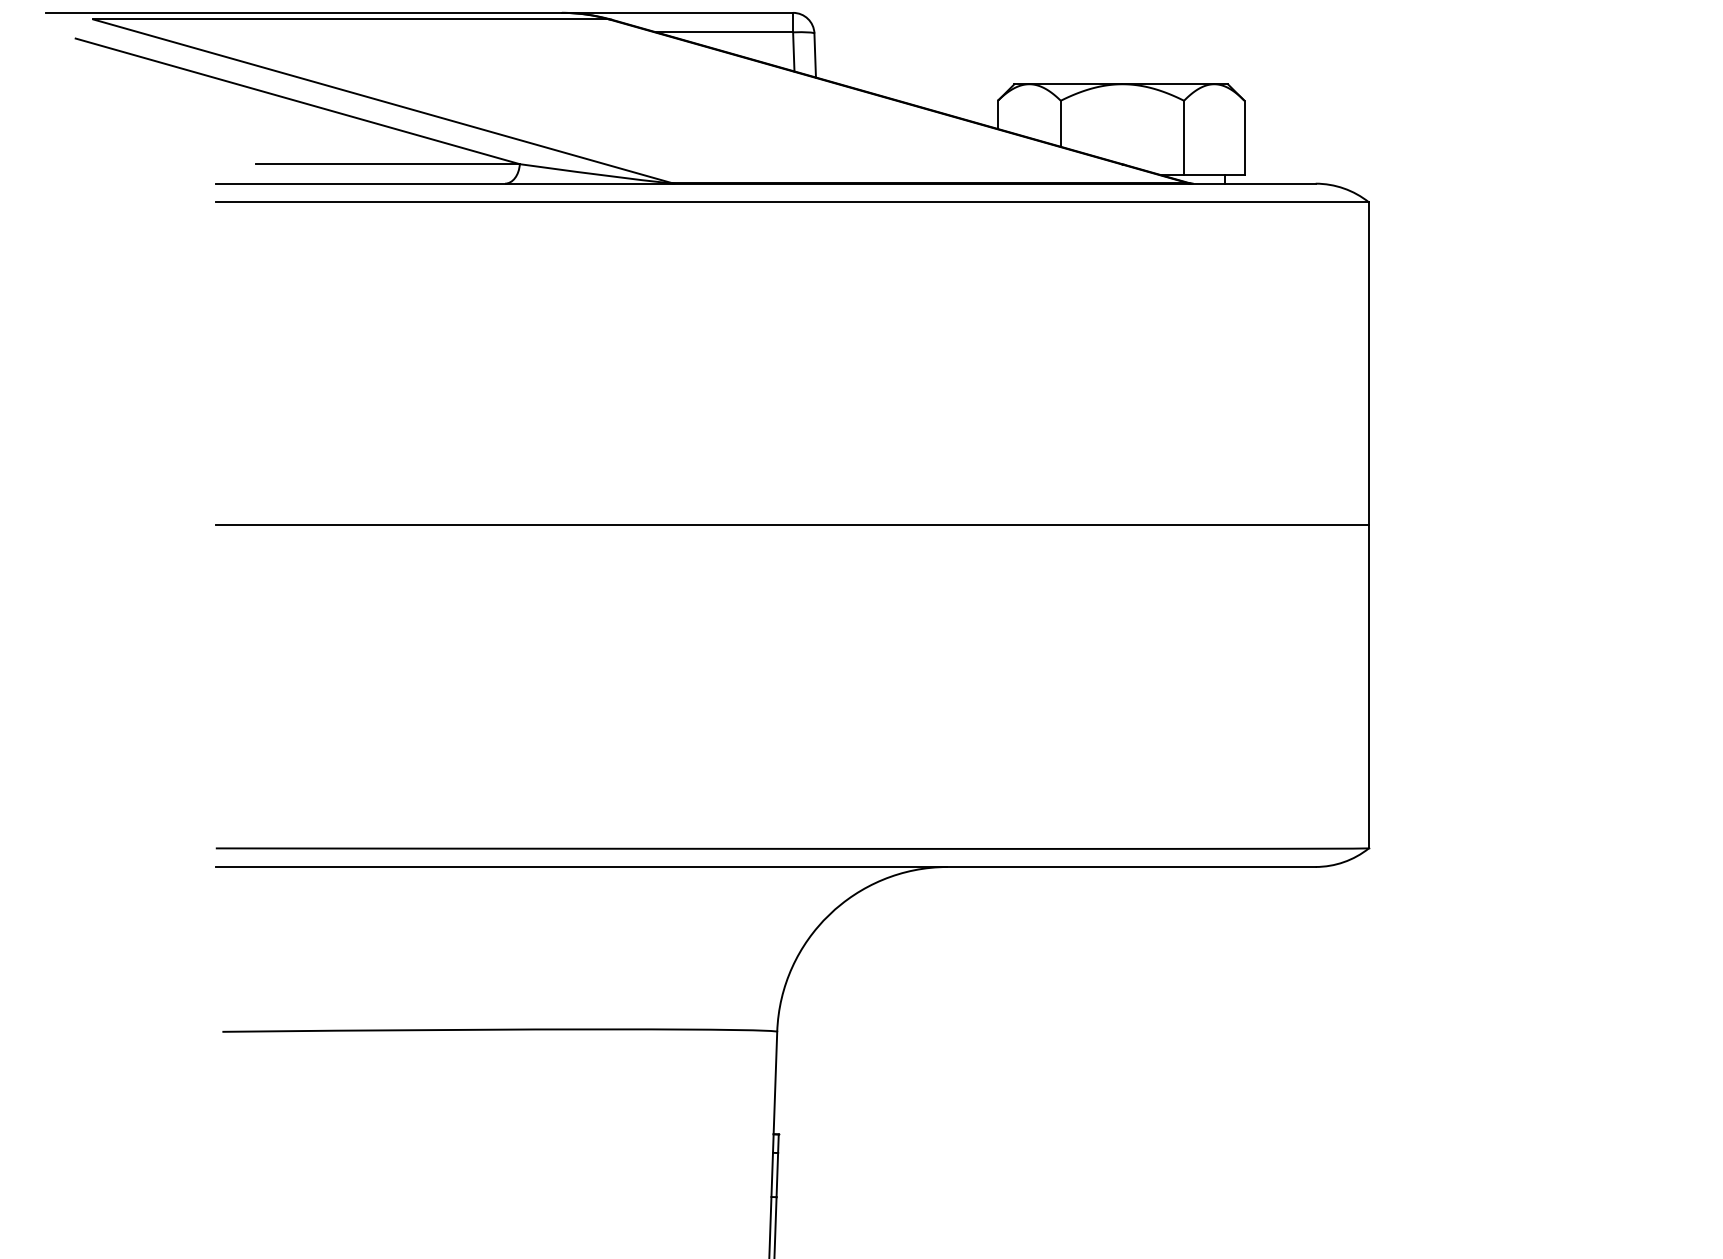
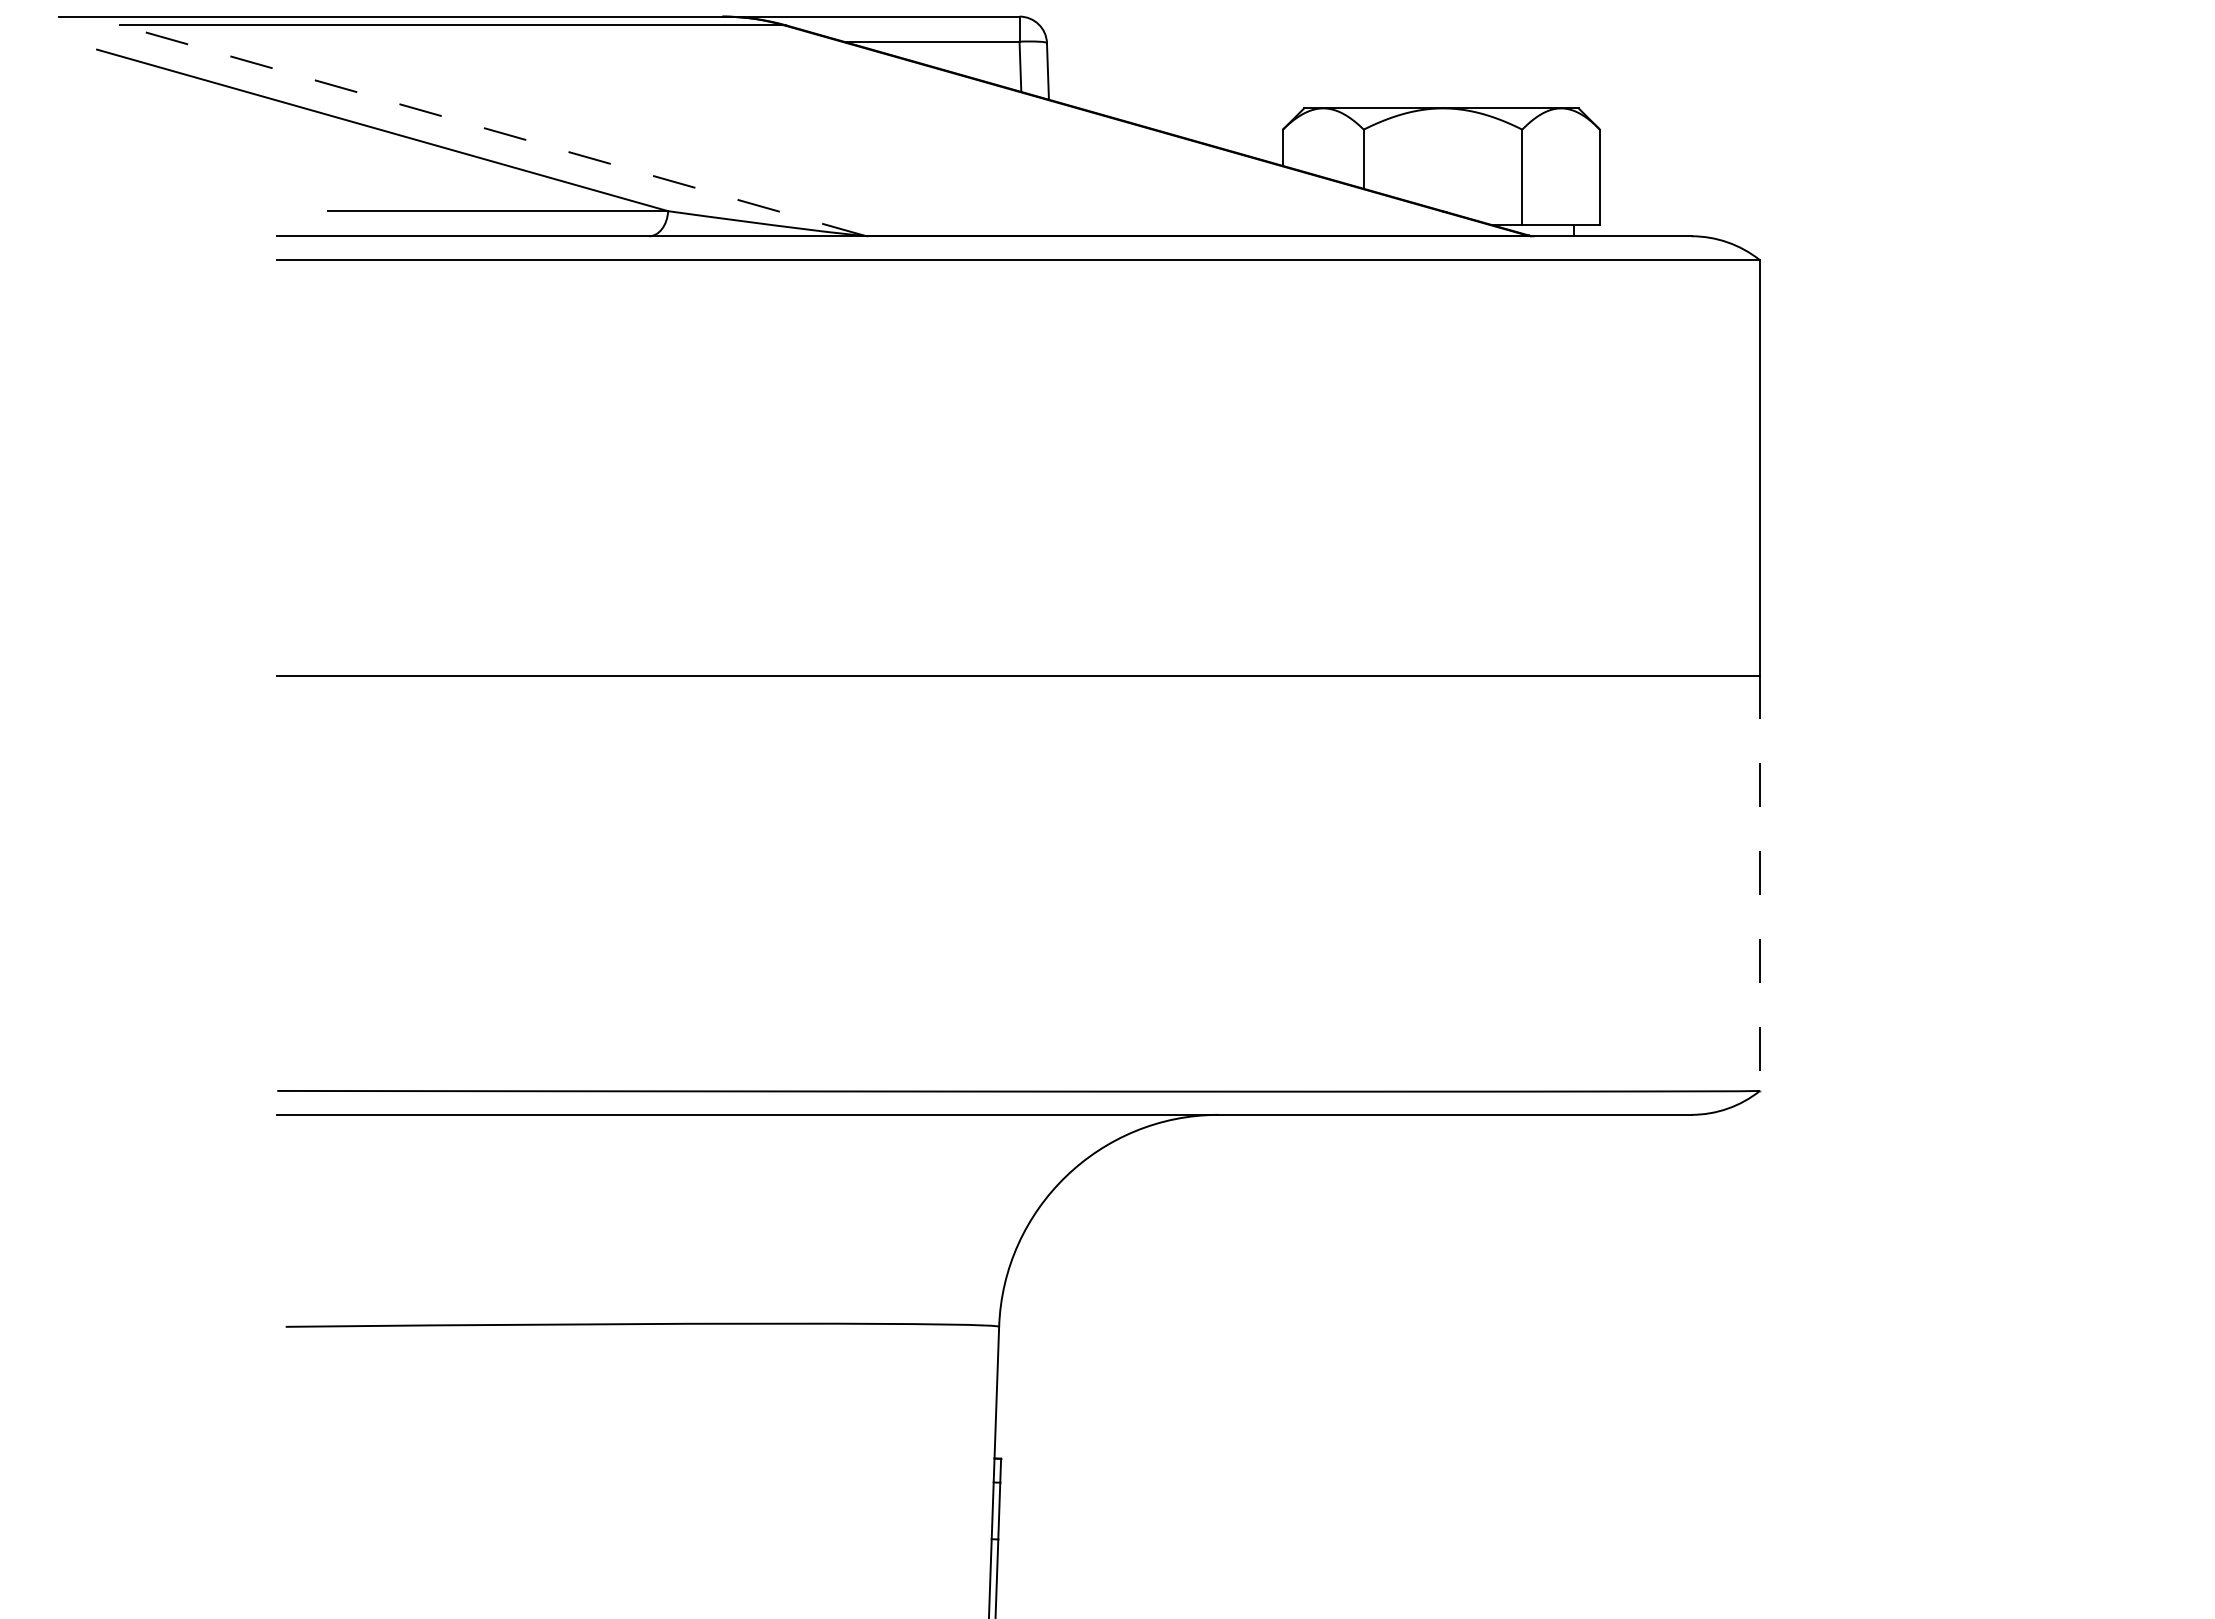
line: (383, 101) -> (492, 130), solid -> dashed
line: (1368, 687) -> (1759, 883), solid -> dashed

